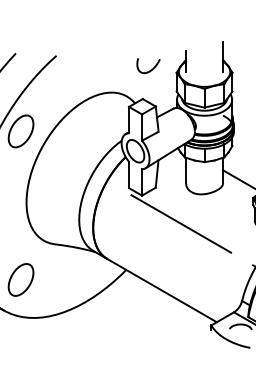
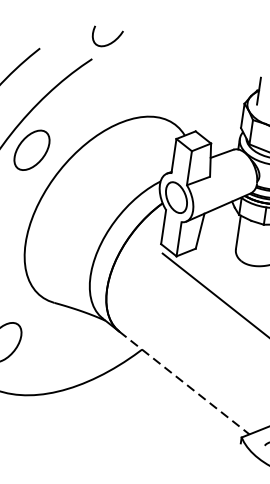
curve: (150, 69) -> (109, 42), moved
line: (162, 290) -> (185, 383), solid -> dashed

